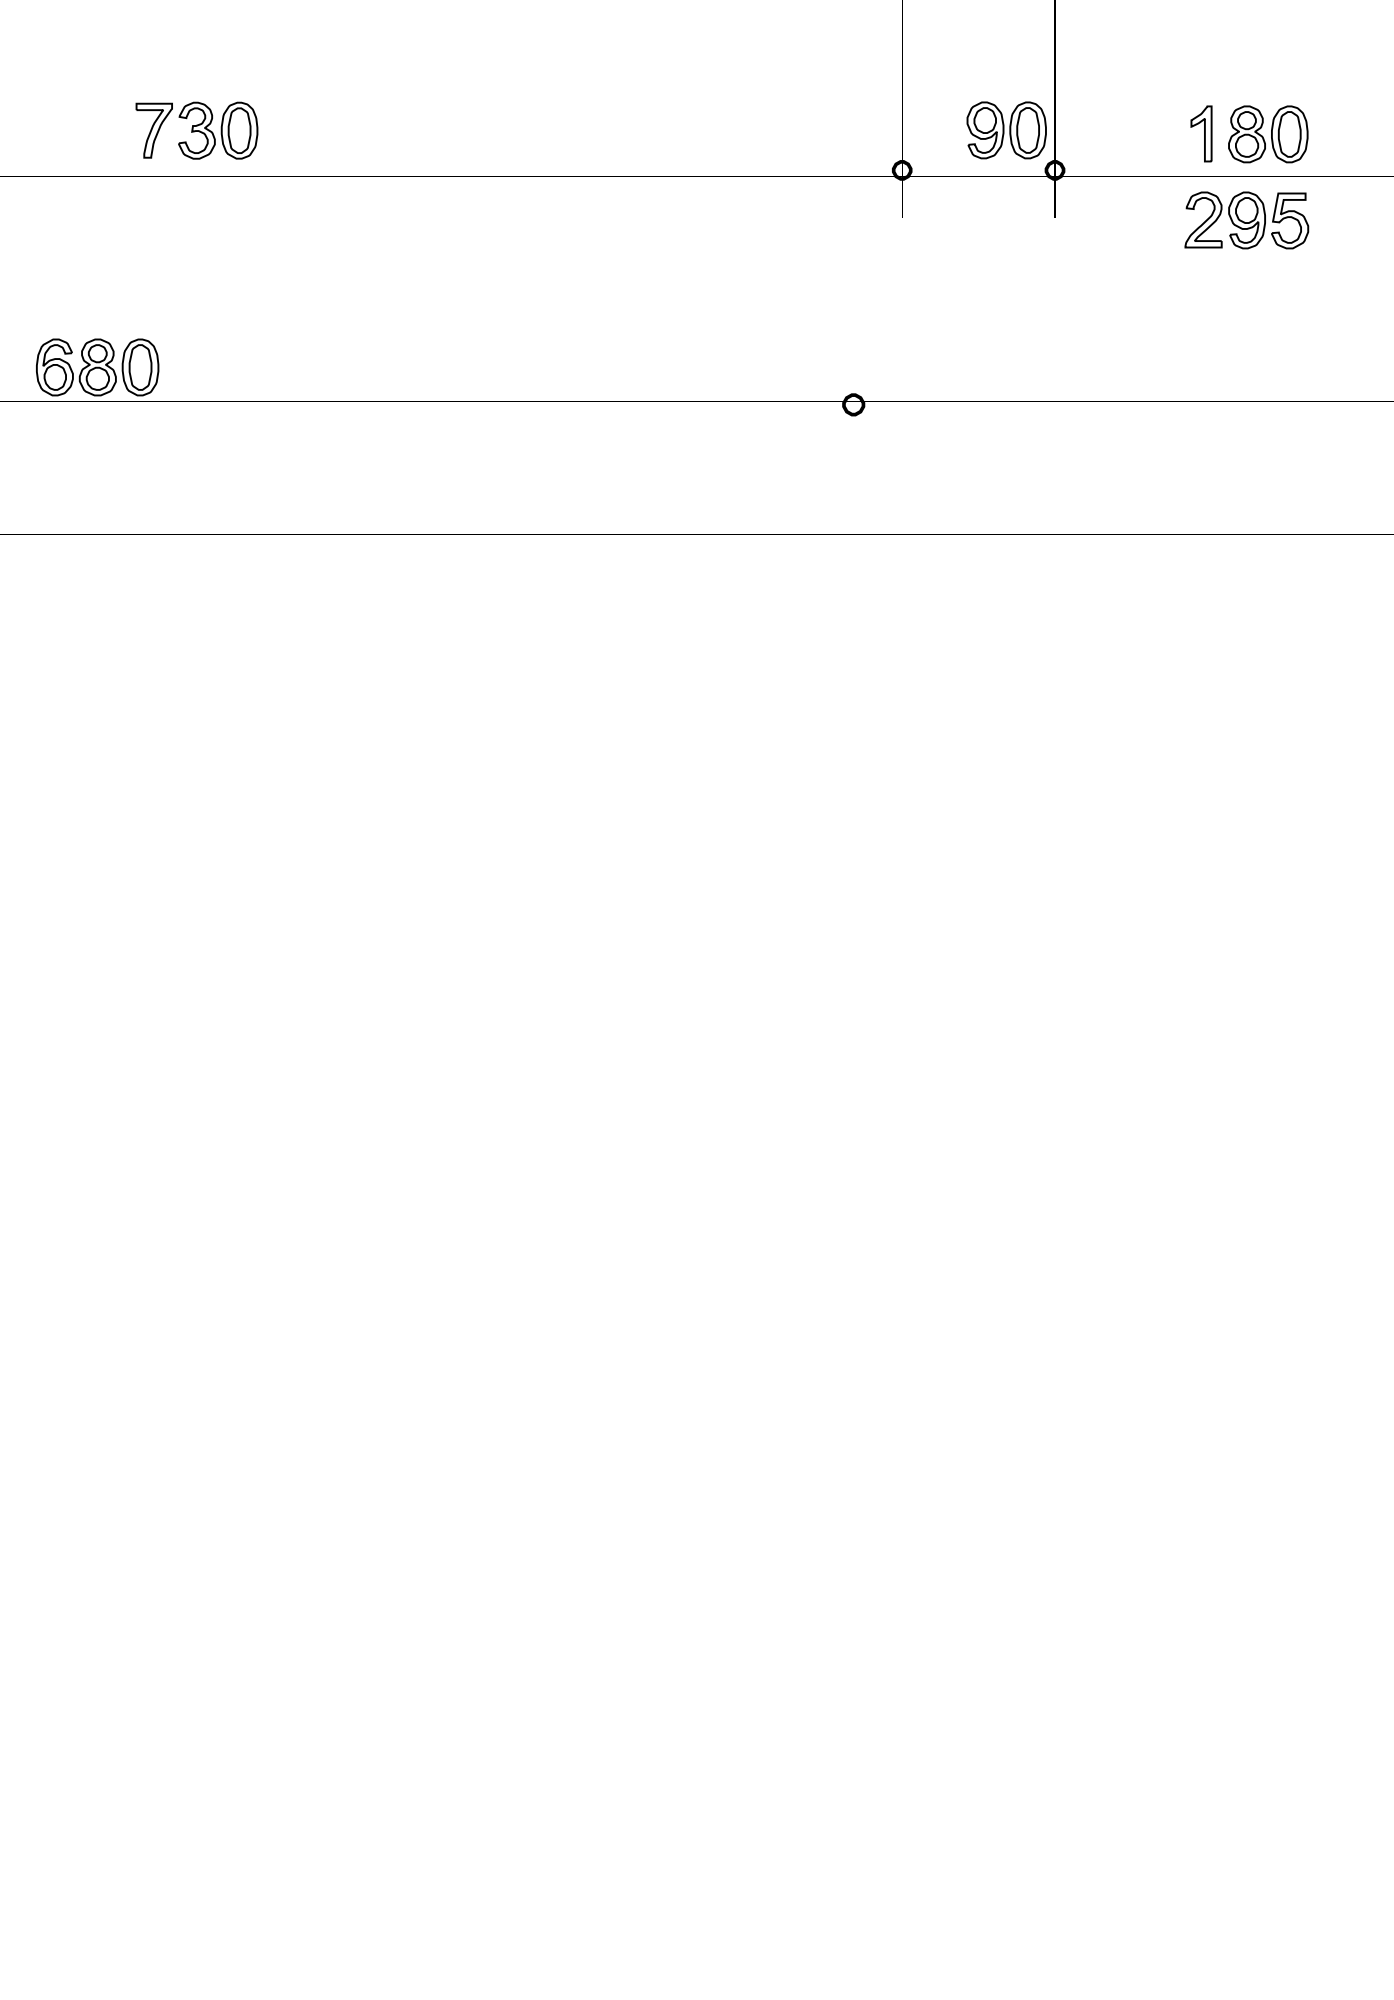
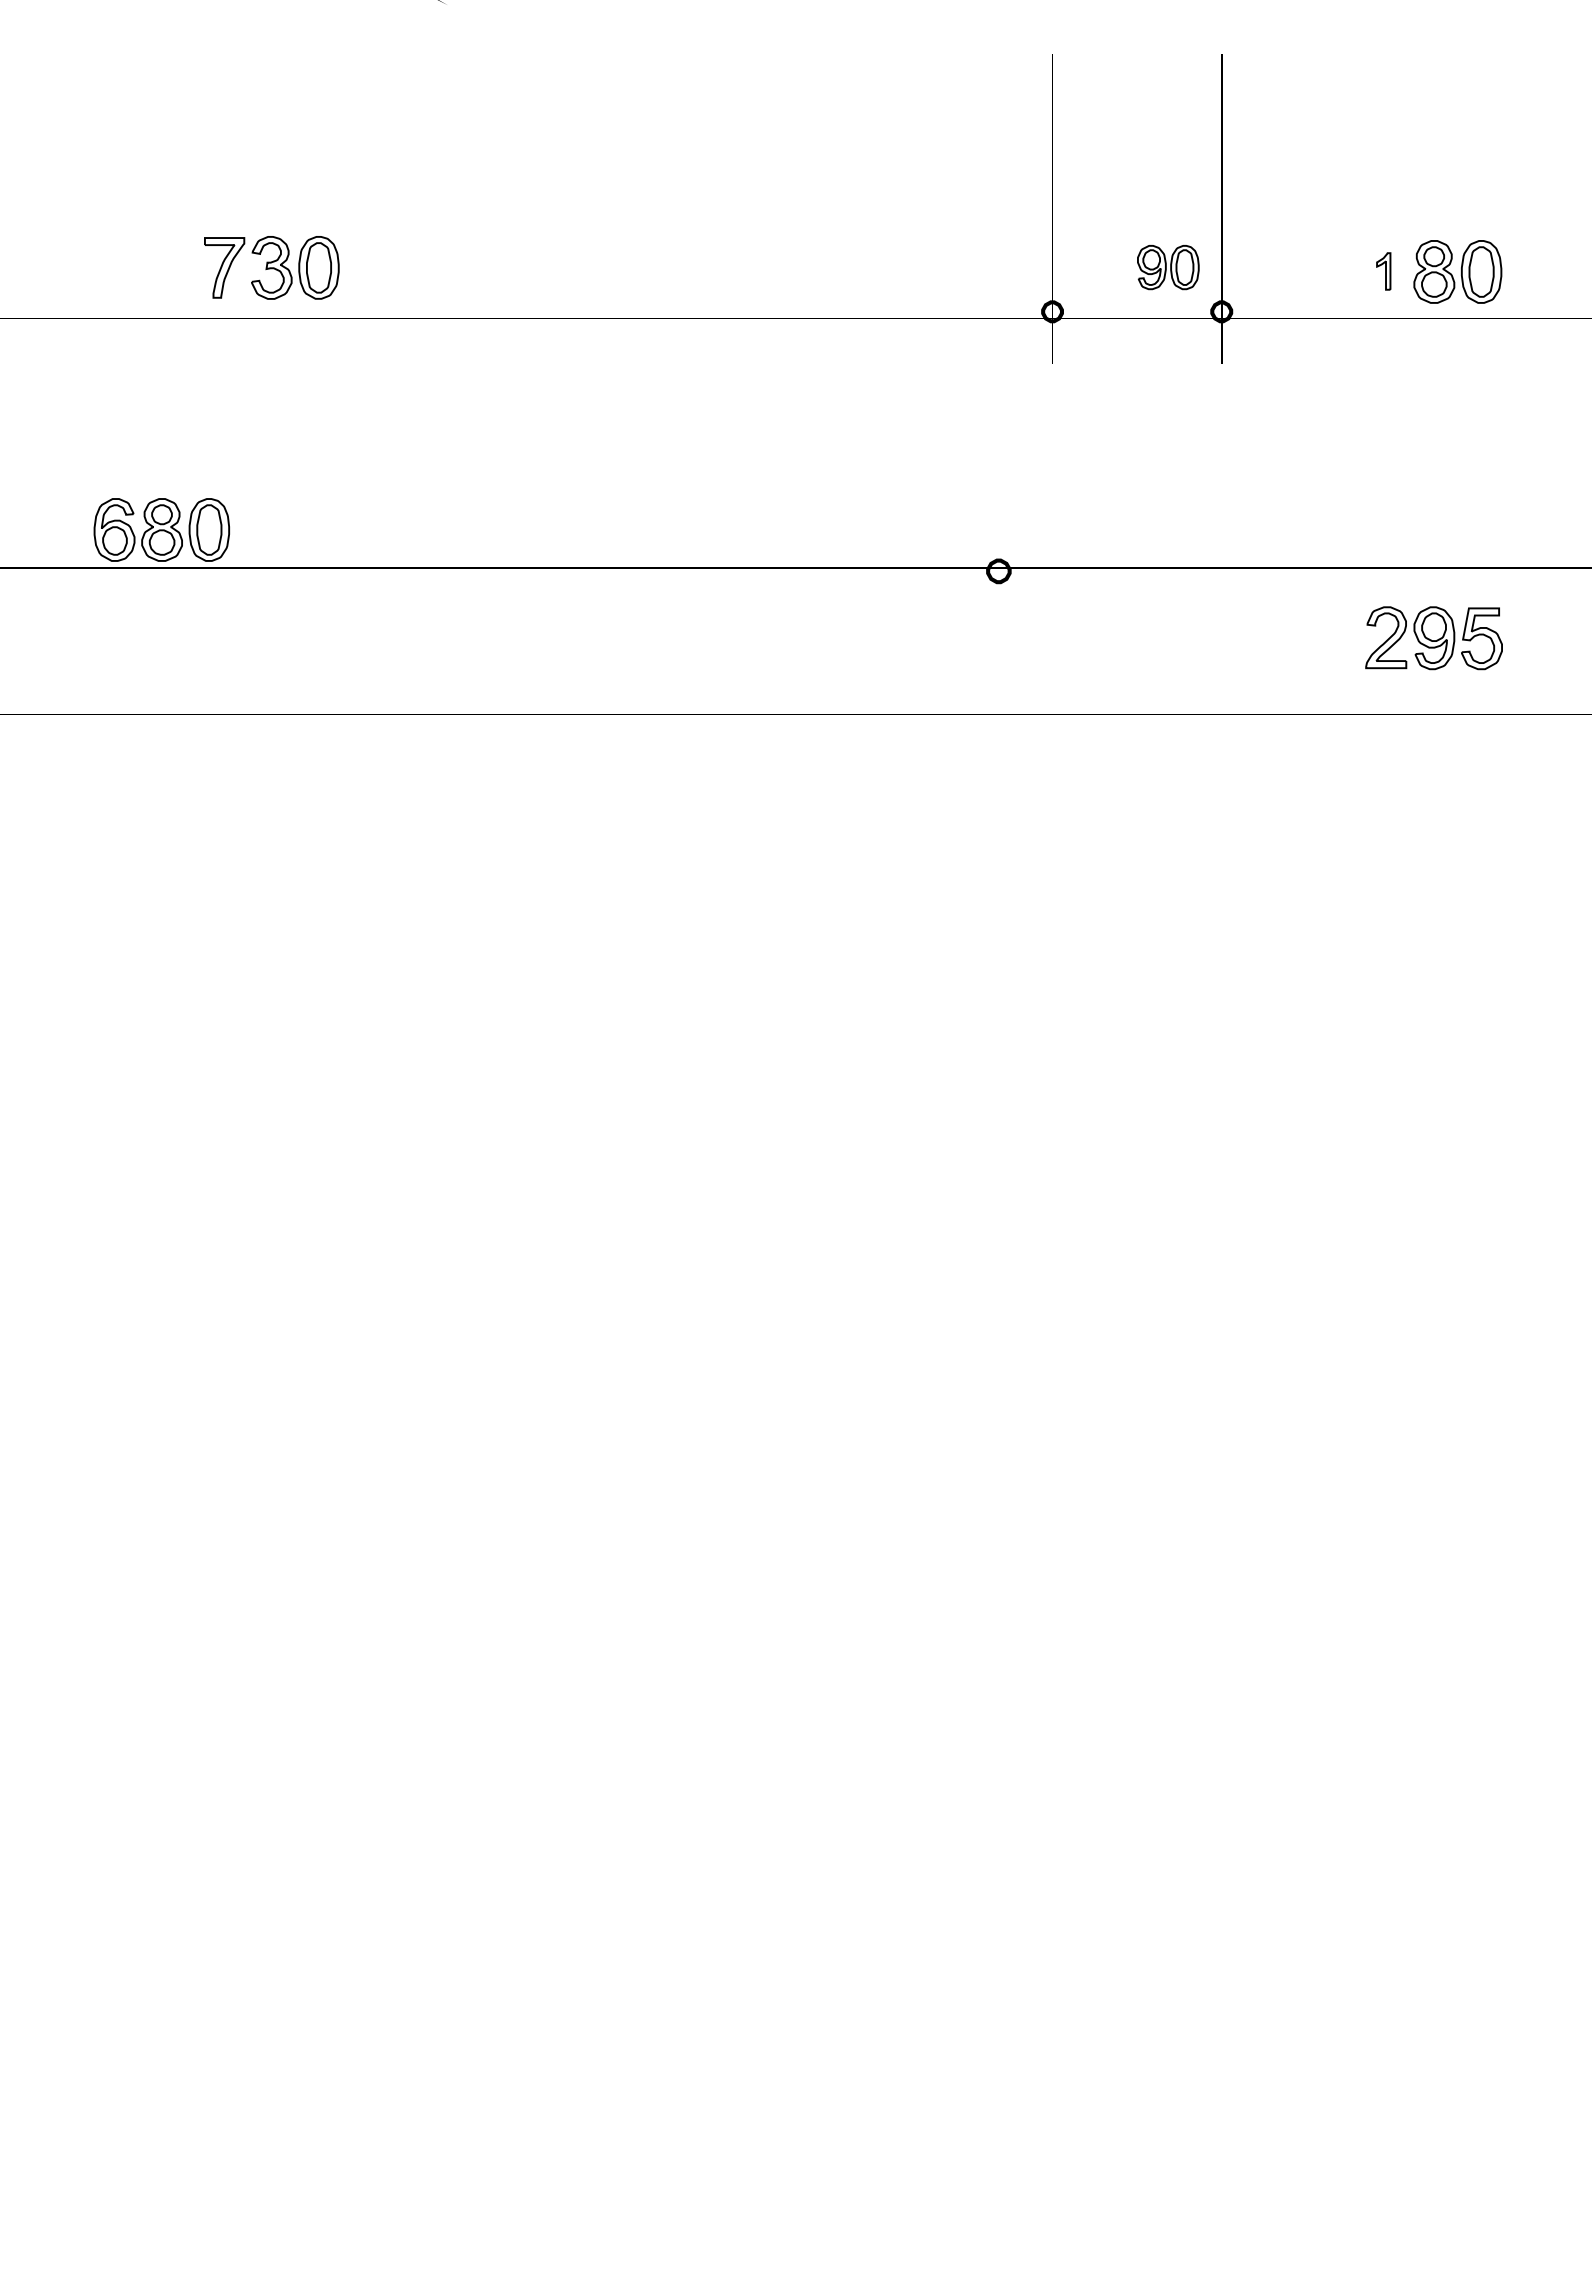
part: (1006, 130) -> (1168, 267), size x0.7
part: (1201, 133) -> (1383, 271), size x0.6
part: (1246, 220) -> (1433, 638), moved

